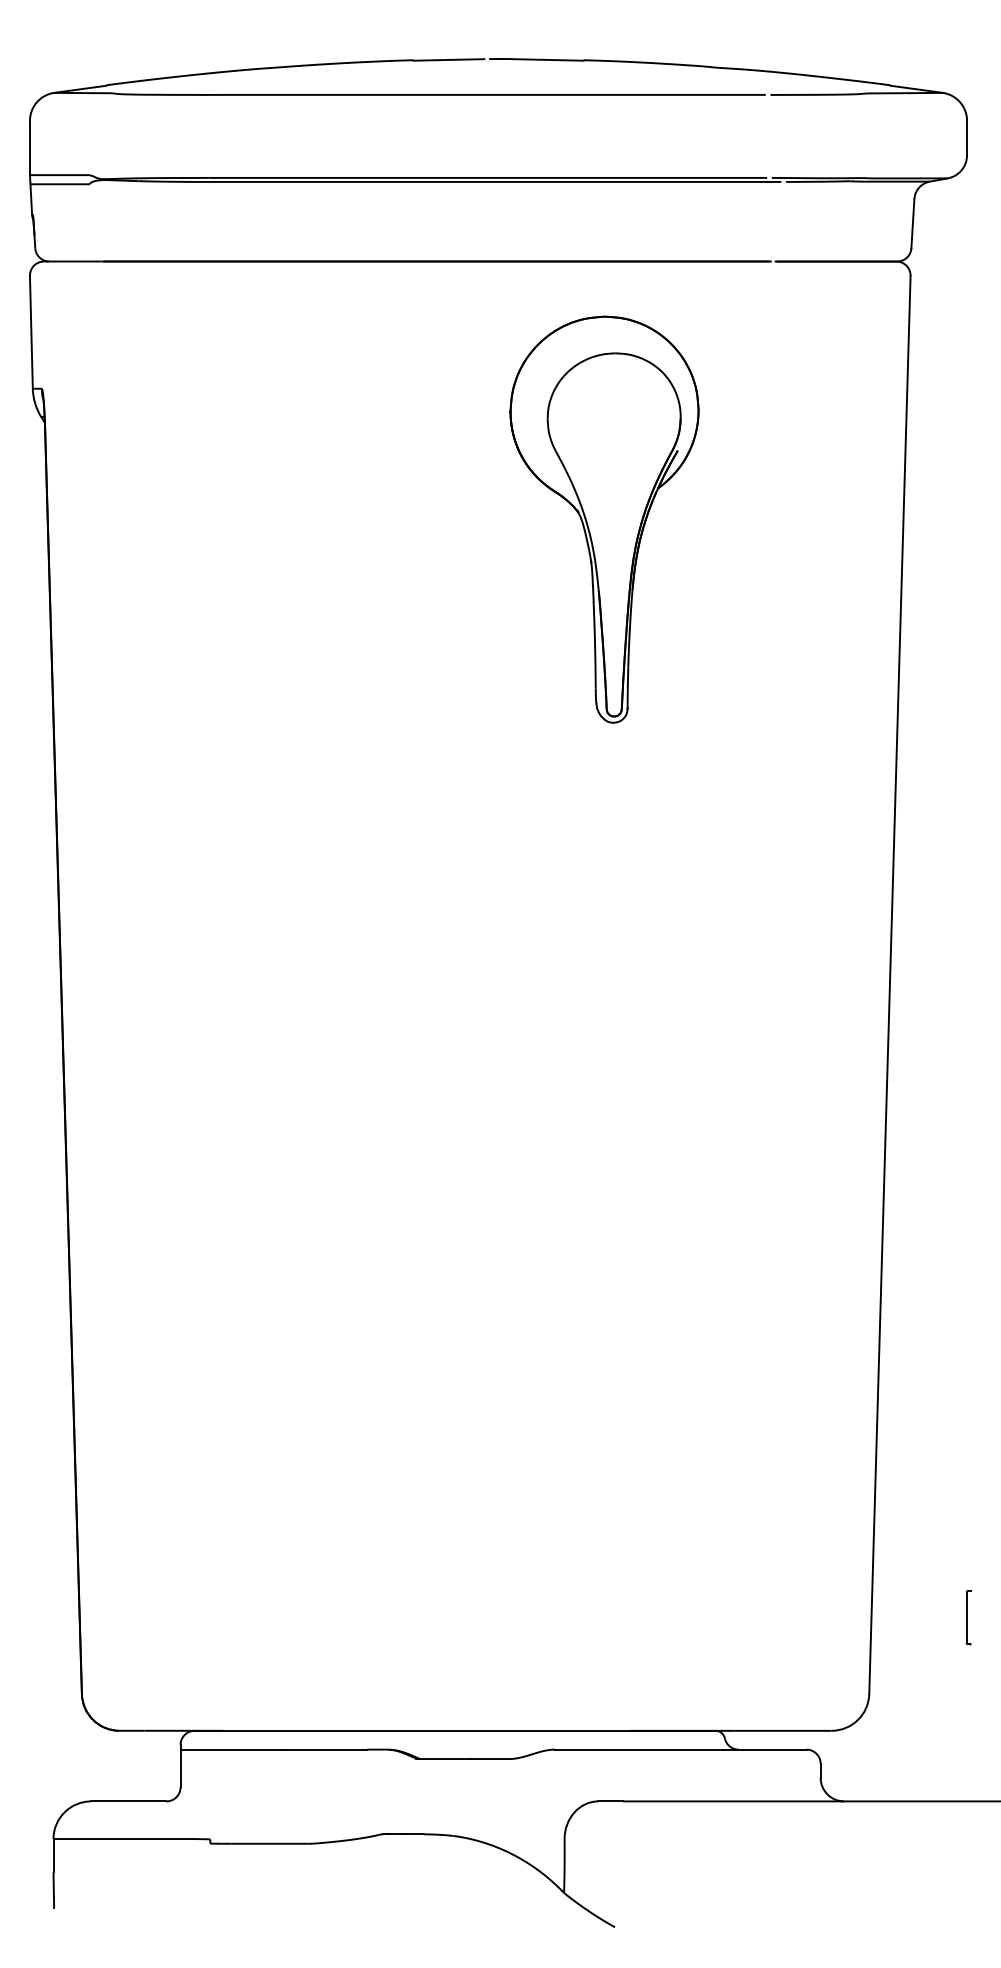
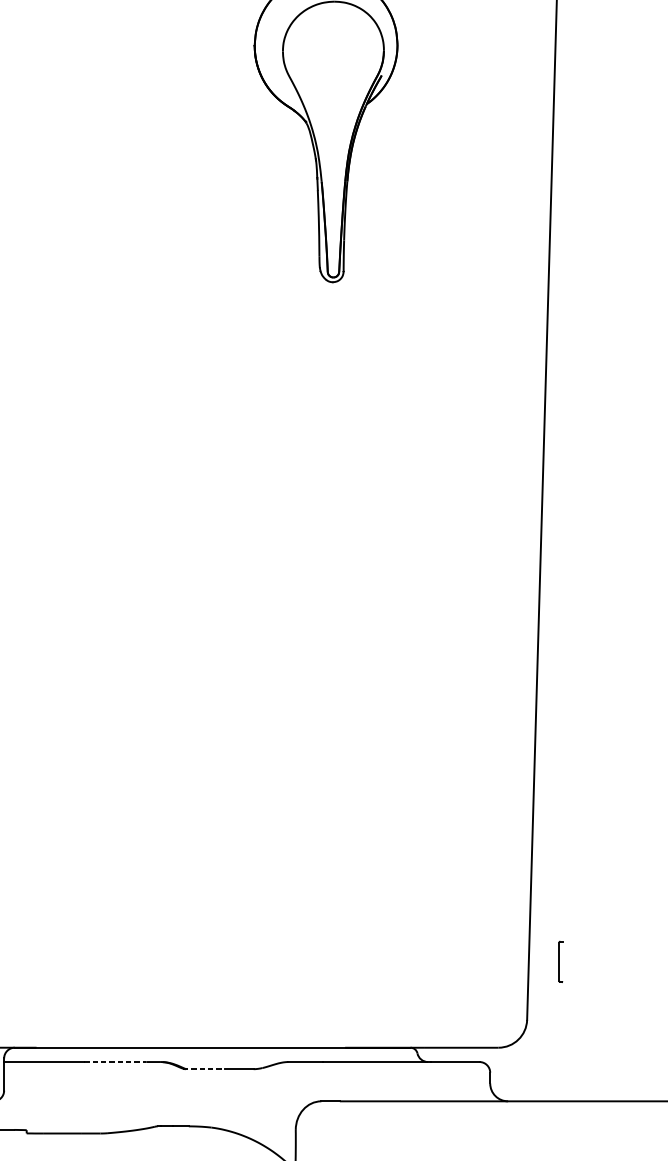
part: (968, 1617) -> (560, 961), moved
line: (327, 1749) -> (115, 1061), solid -> dashed
line: (443, 1759) -> (203, 1069), solid -> dashed

